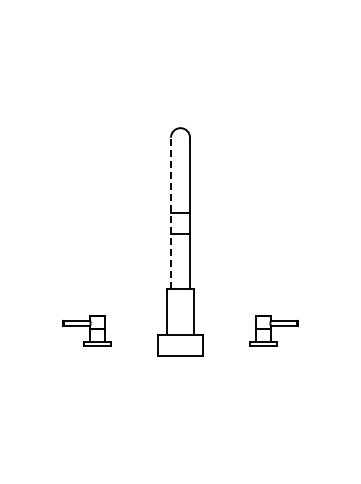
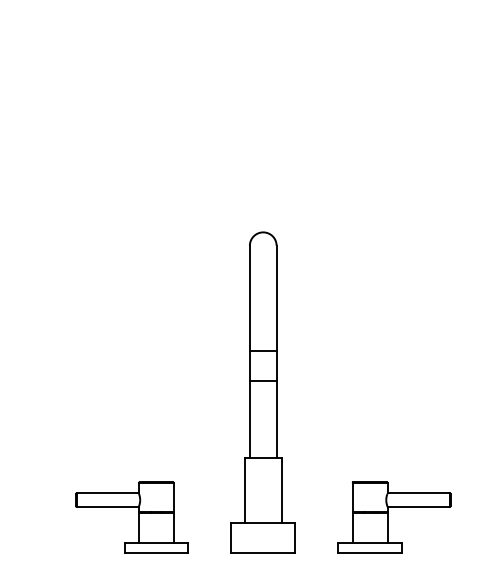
line: (171, 212) -> (250, 350), dashed -> solid
part: (86, 330) -> (131, 516), size x1.67
part: (273, 330) -> (394, 516), size x1.67

